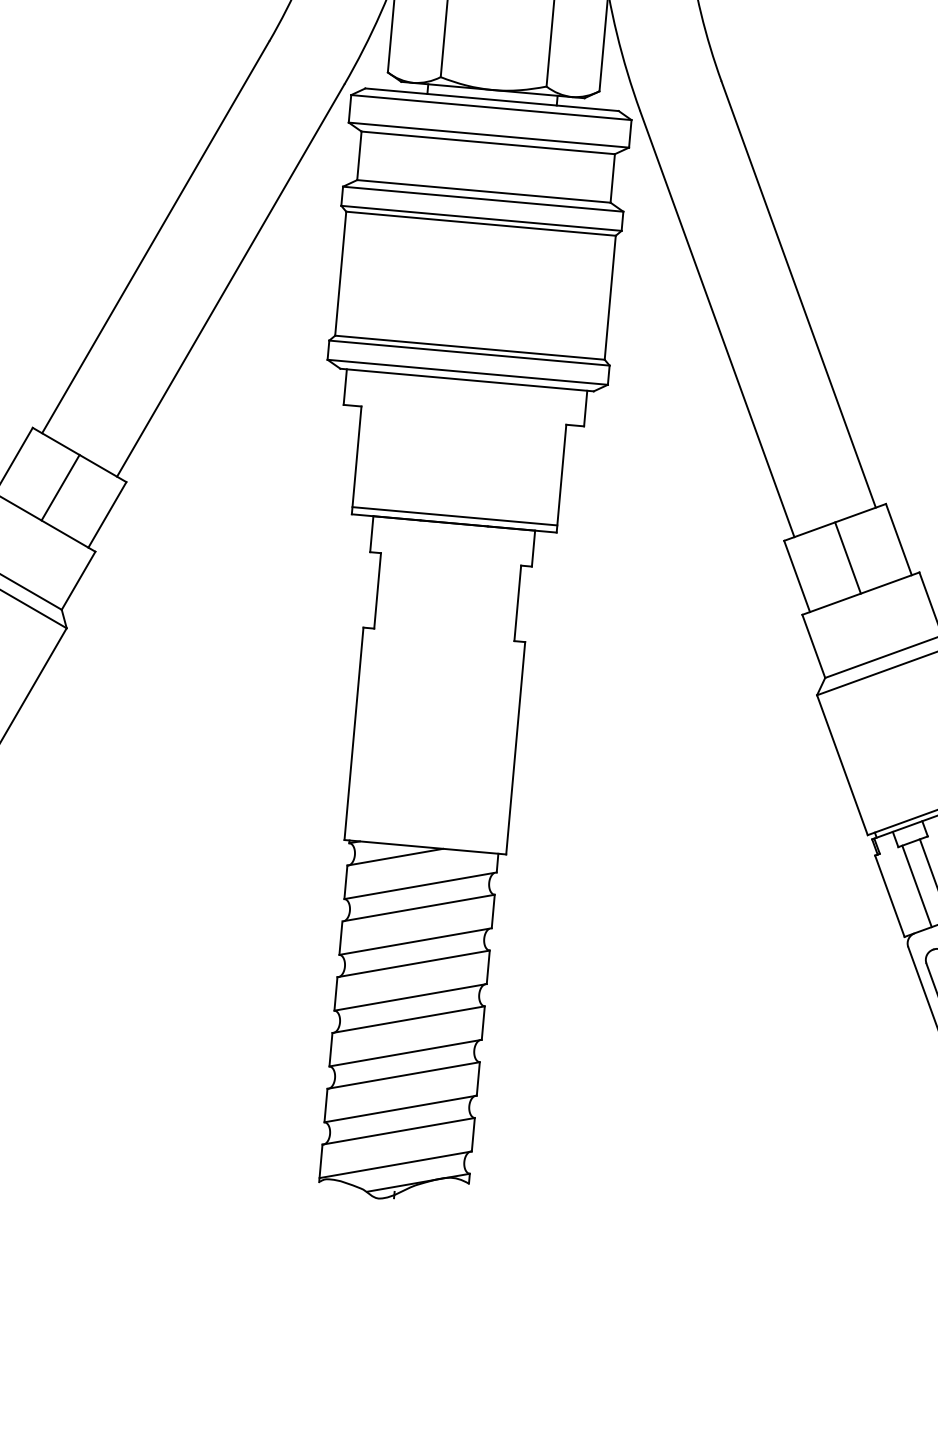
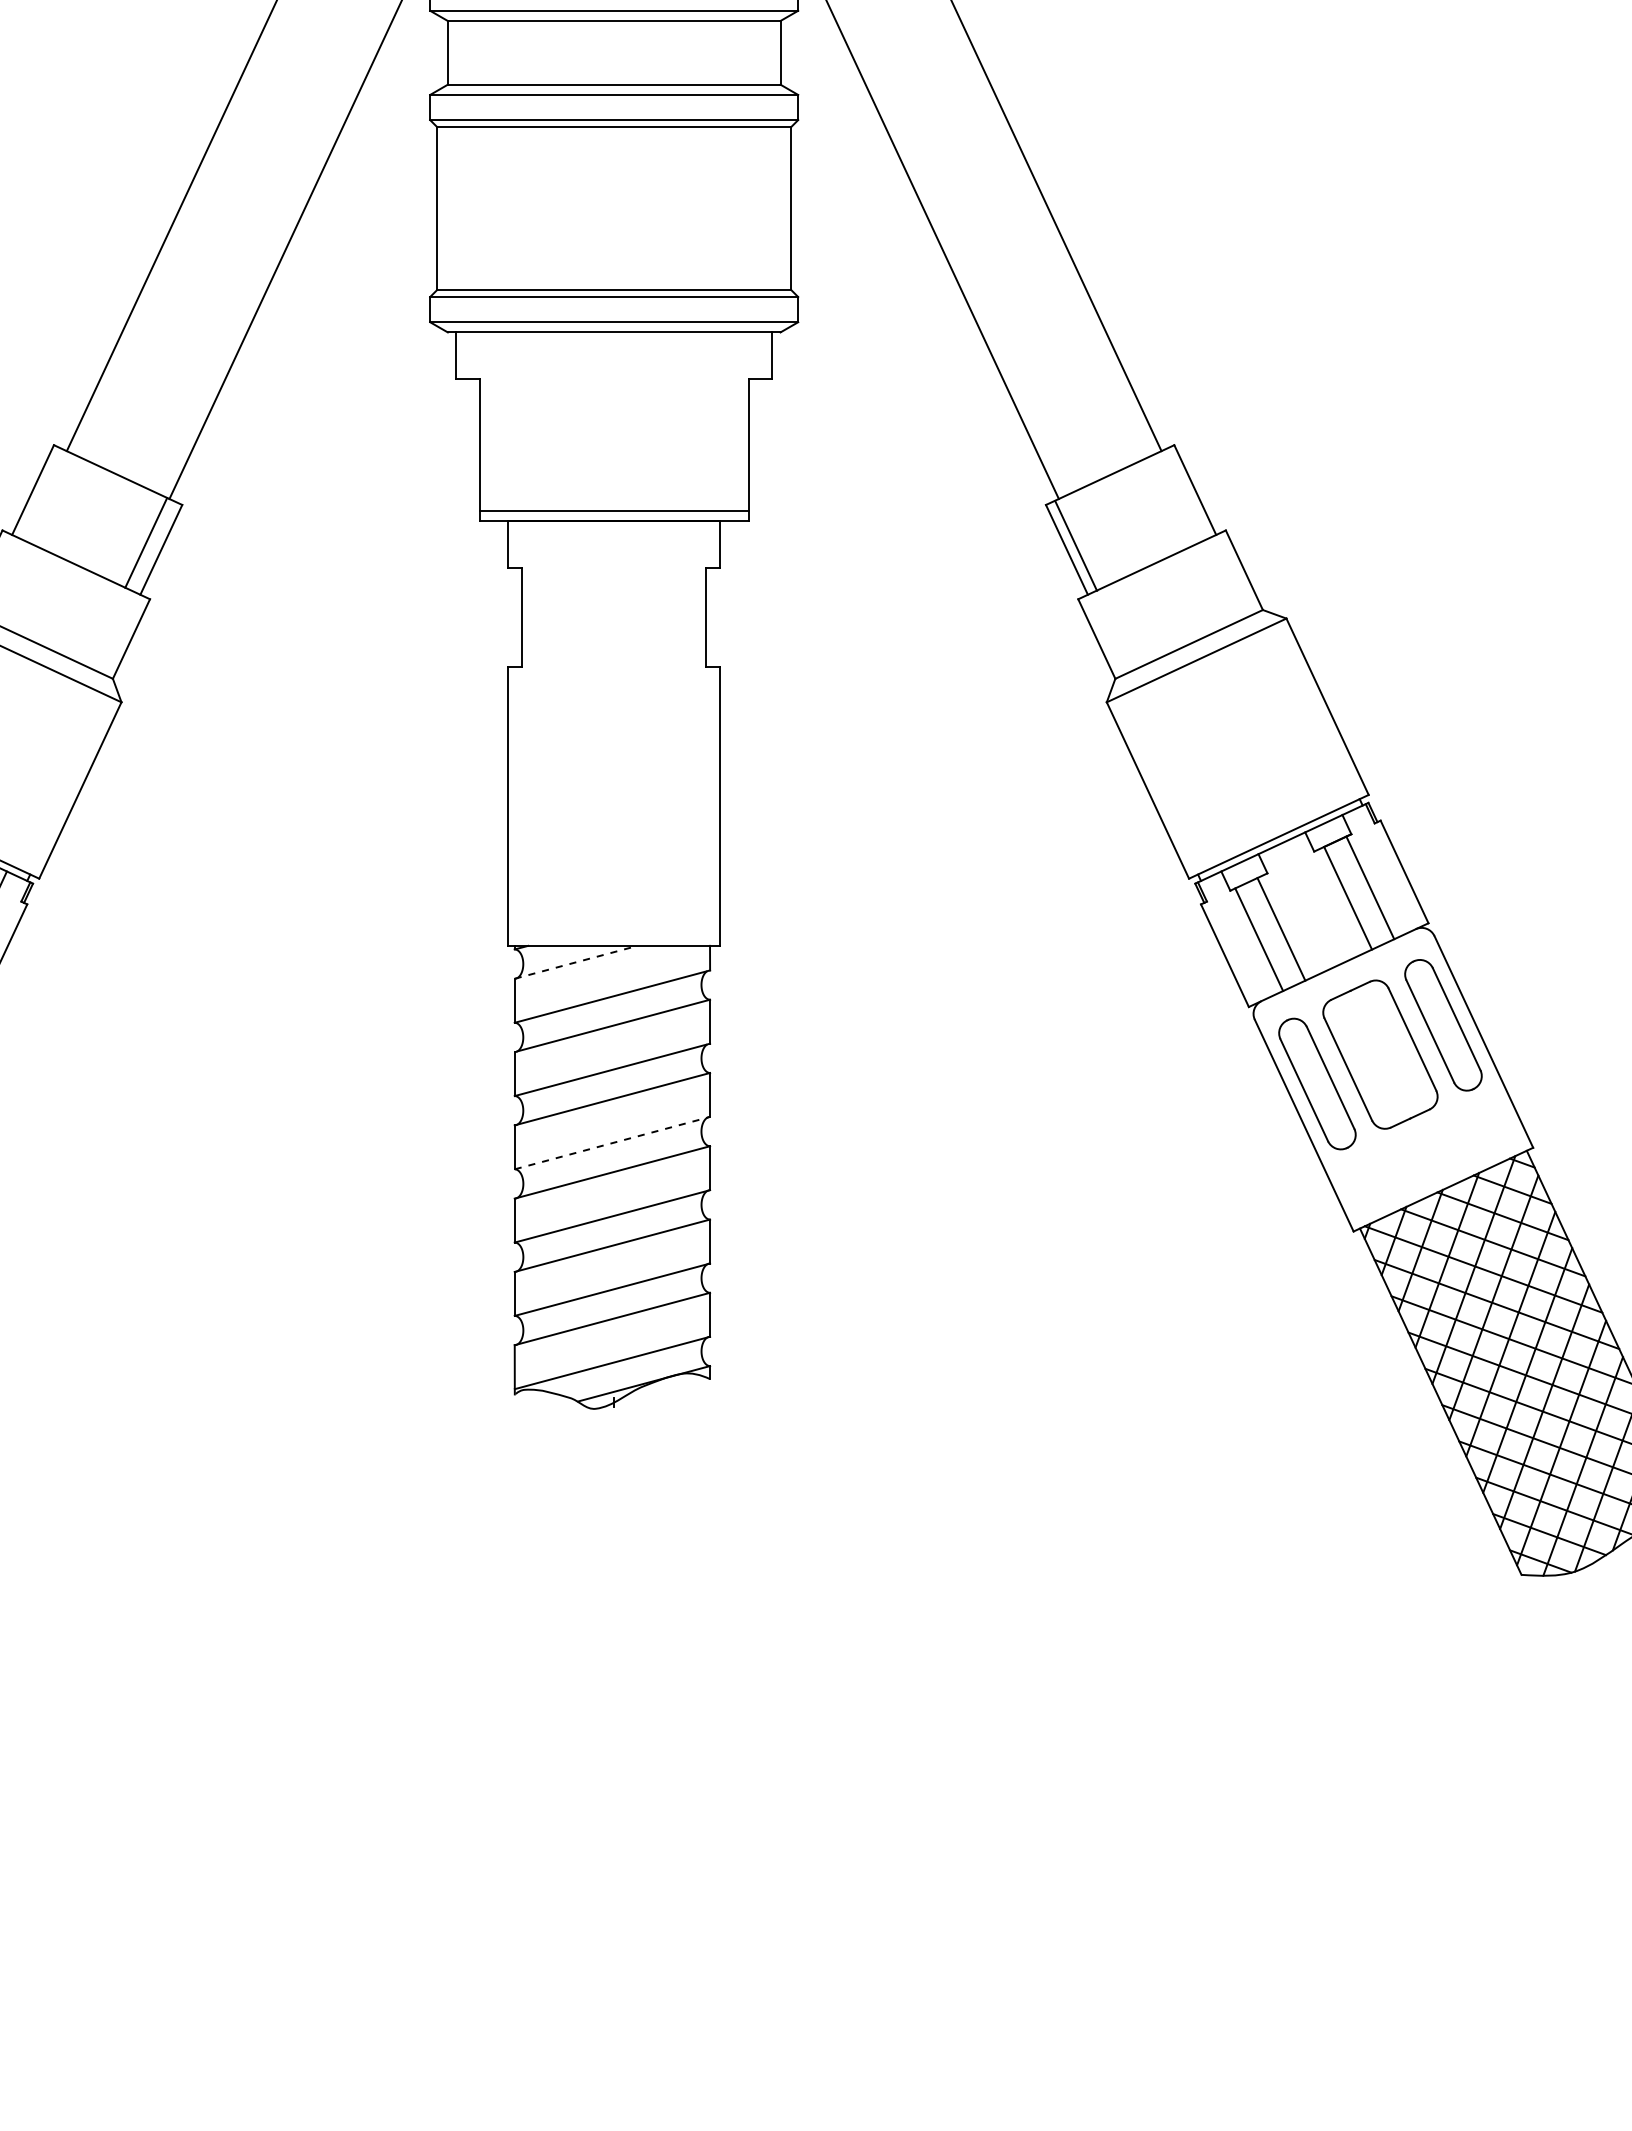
line: (60, 487) -> (146, 542), moved
line: (848, 557) -> (1076, 545), moved
line: (395, 857) -> (576, 962), solid -> dashed
line: (410, 997) -> (612, 1143), solid -> dashed

